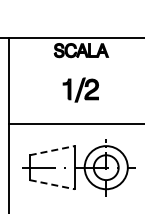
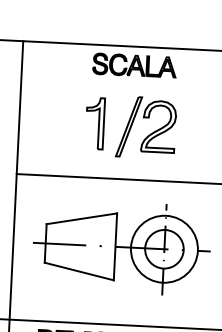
part: (80, 89) -> (130, 125), size x1.67
line: (52, 150) -> (82, 218), dashed -> solid
line: (52, 184) -> (79, 271), dashed -> solid

